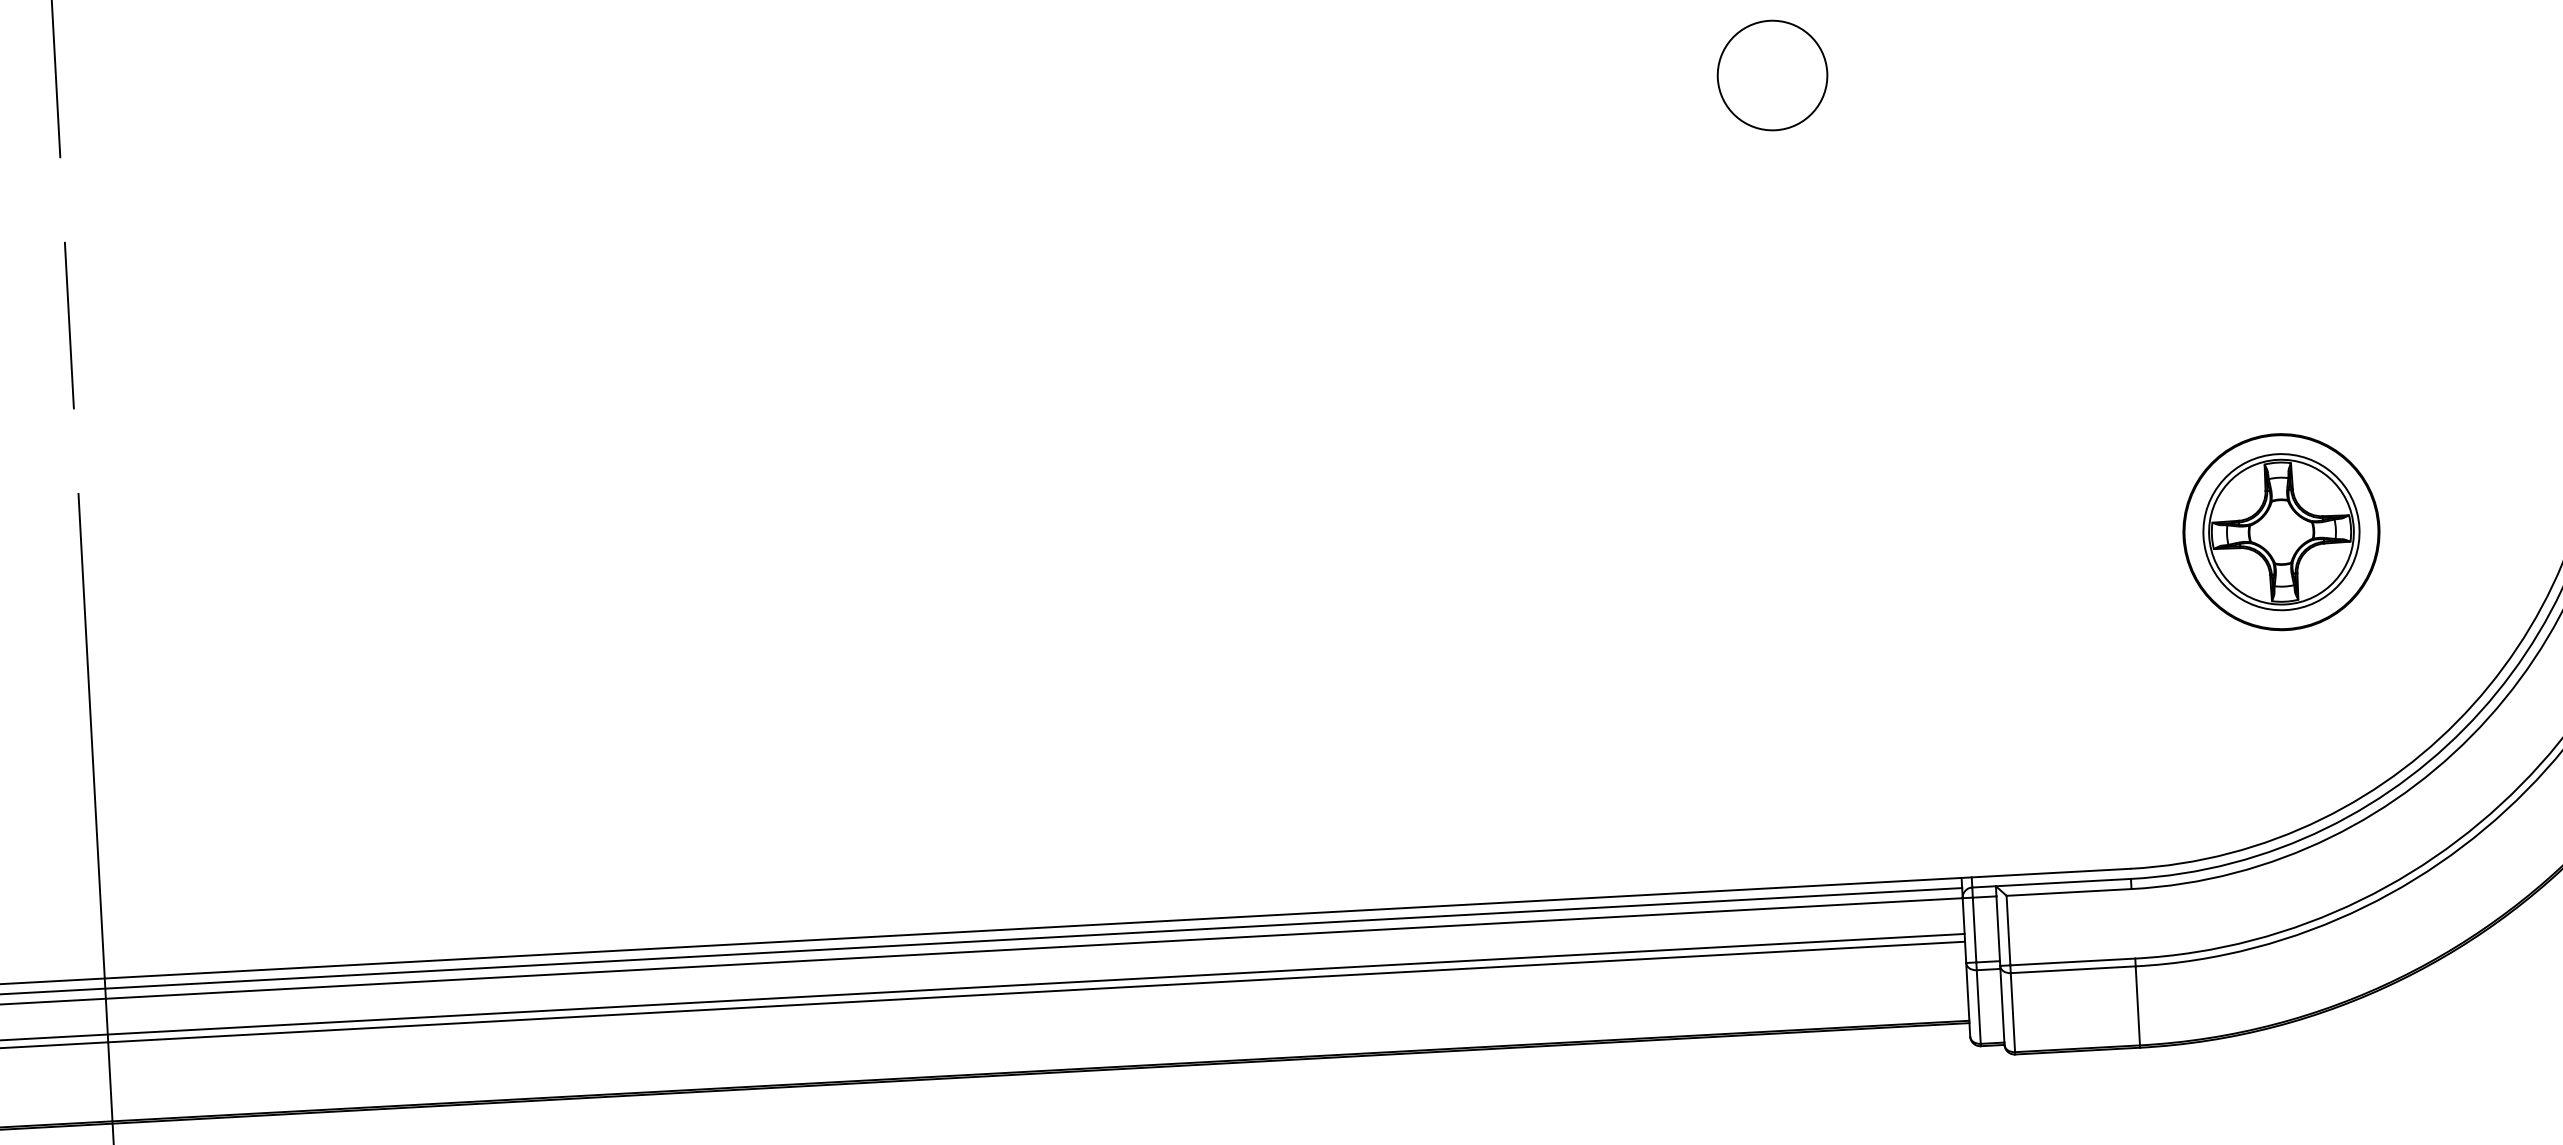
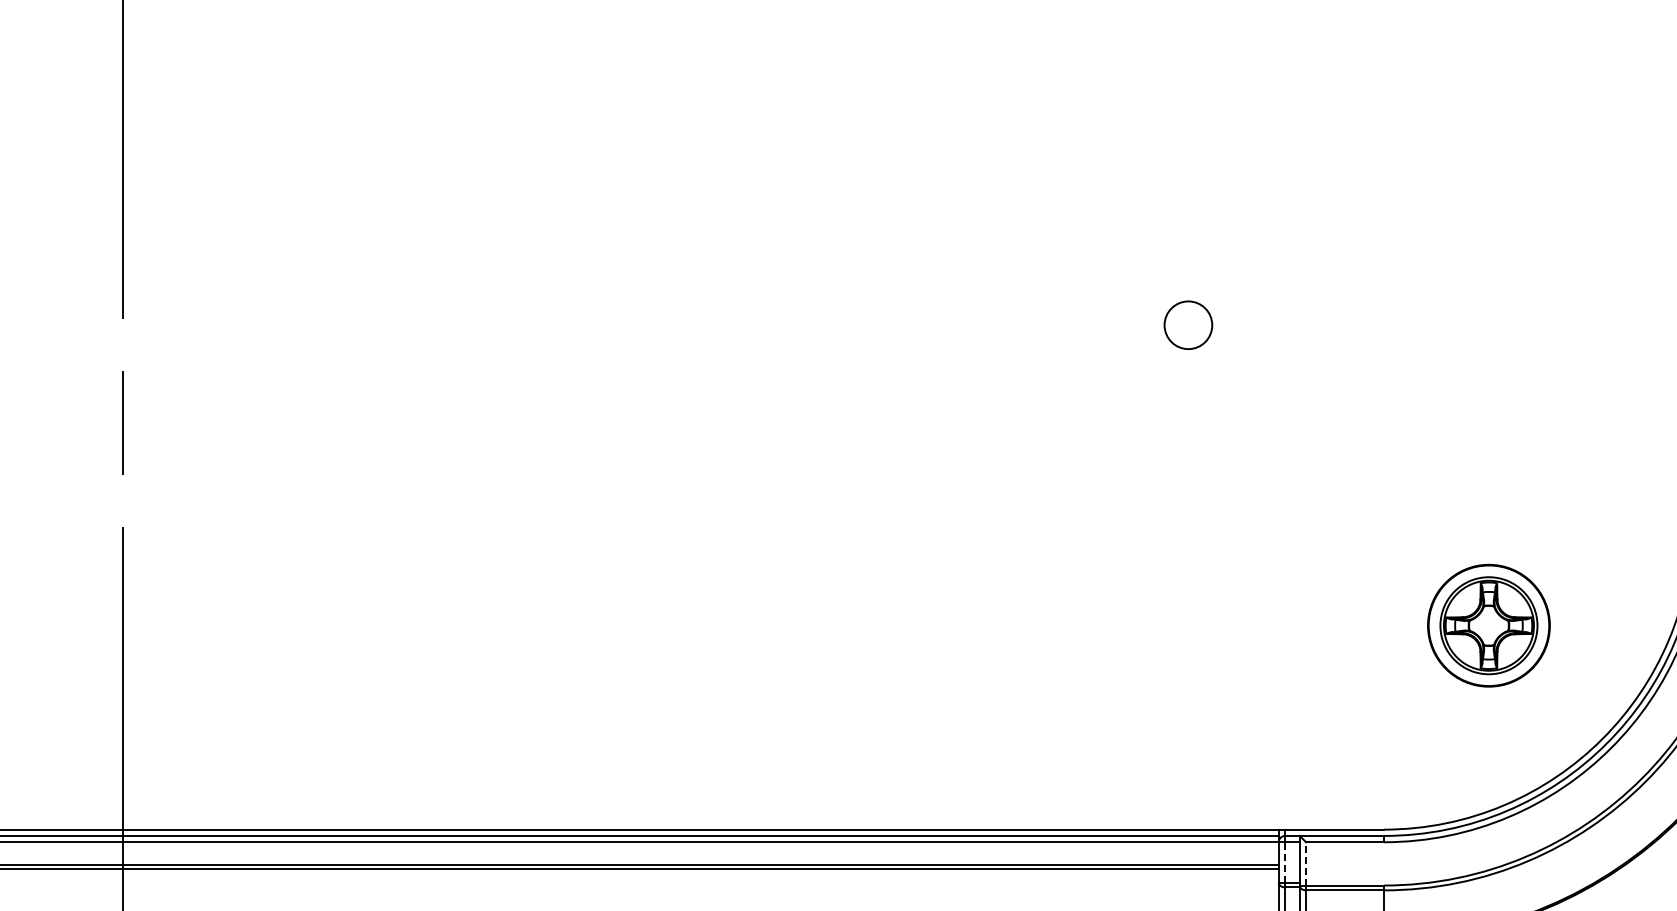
circle: (1772, 76) -> (1188, 325), size x0.7
line: (1975, 928) -> (1285, 861), solid -> dashed
line: (2009, 929) -> (1306, 863), solid -> dashed

